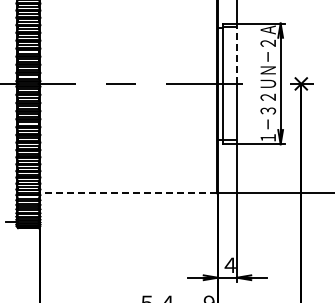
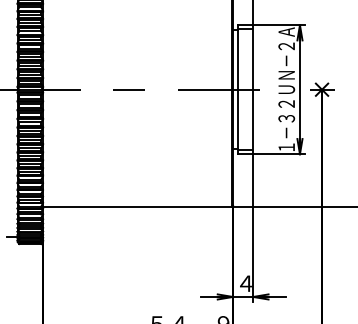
line: (236, 53) -> (252, 57), dashed -> solid
line: (128, 193) -> (137, 206), dashed -> solid

